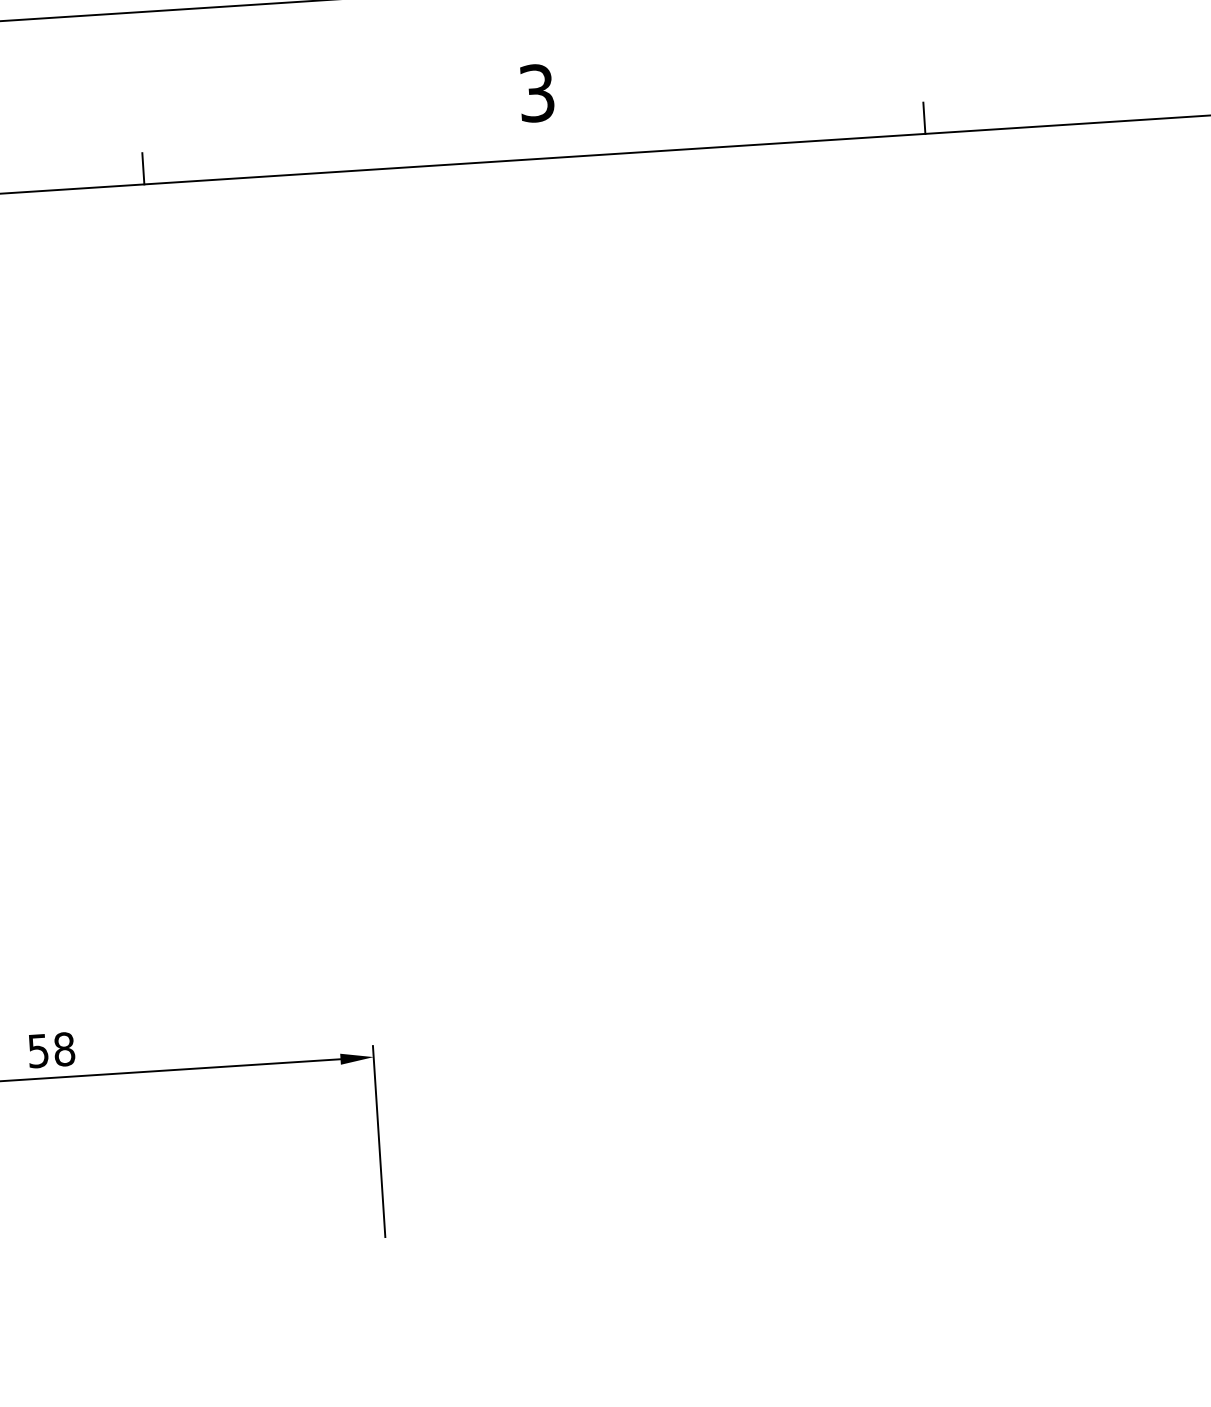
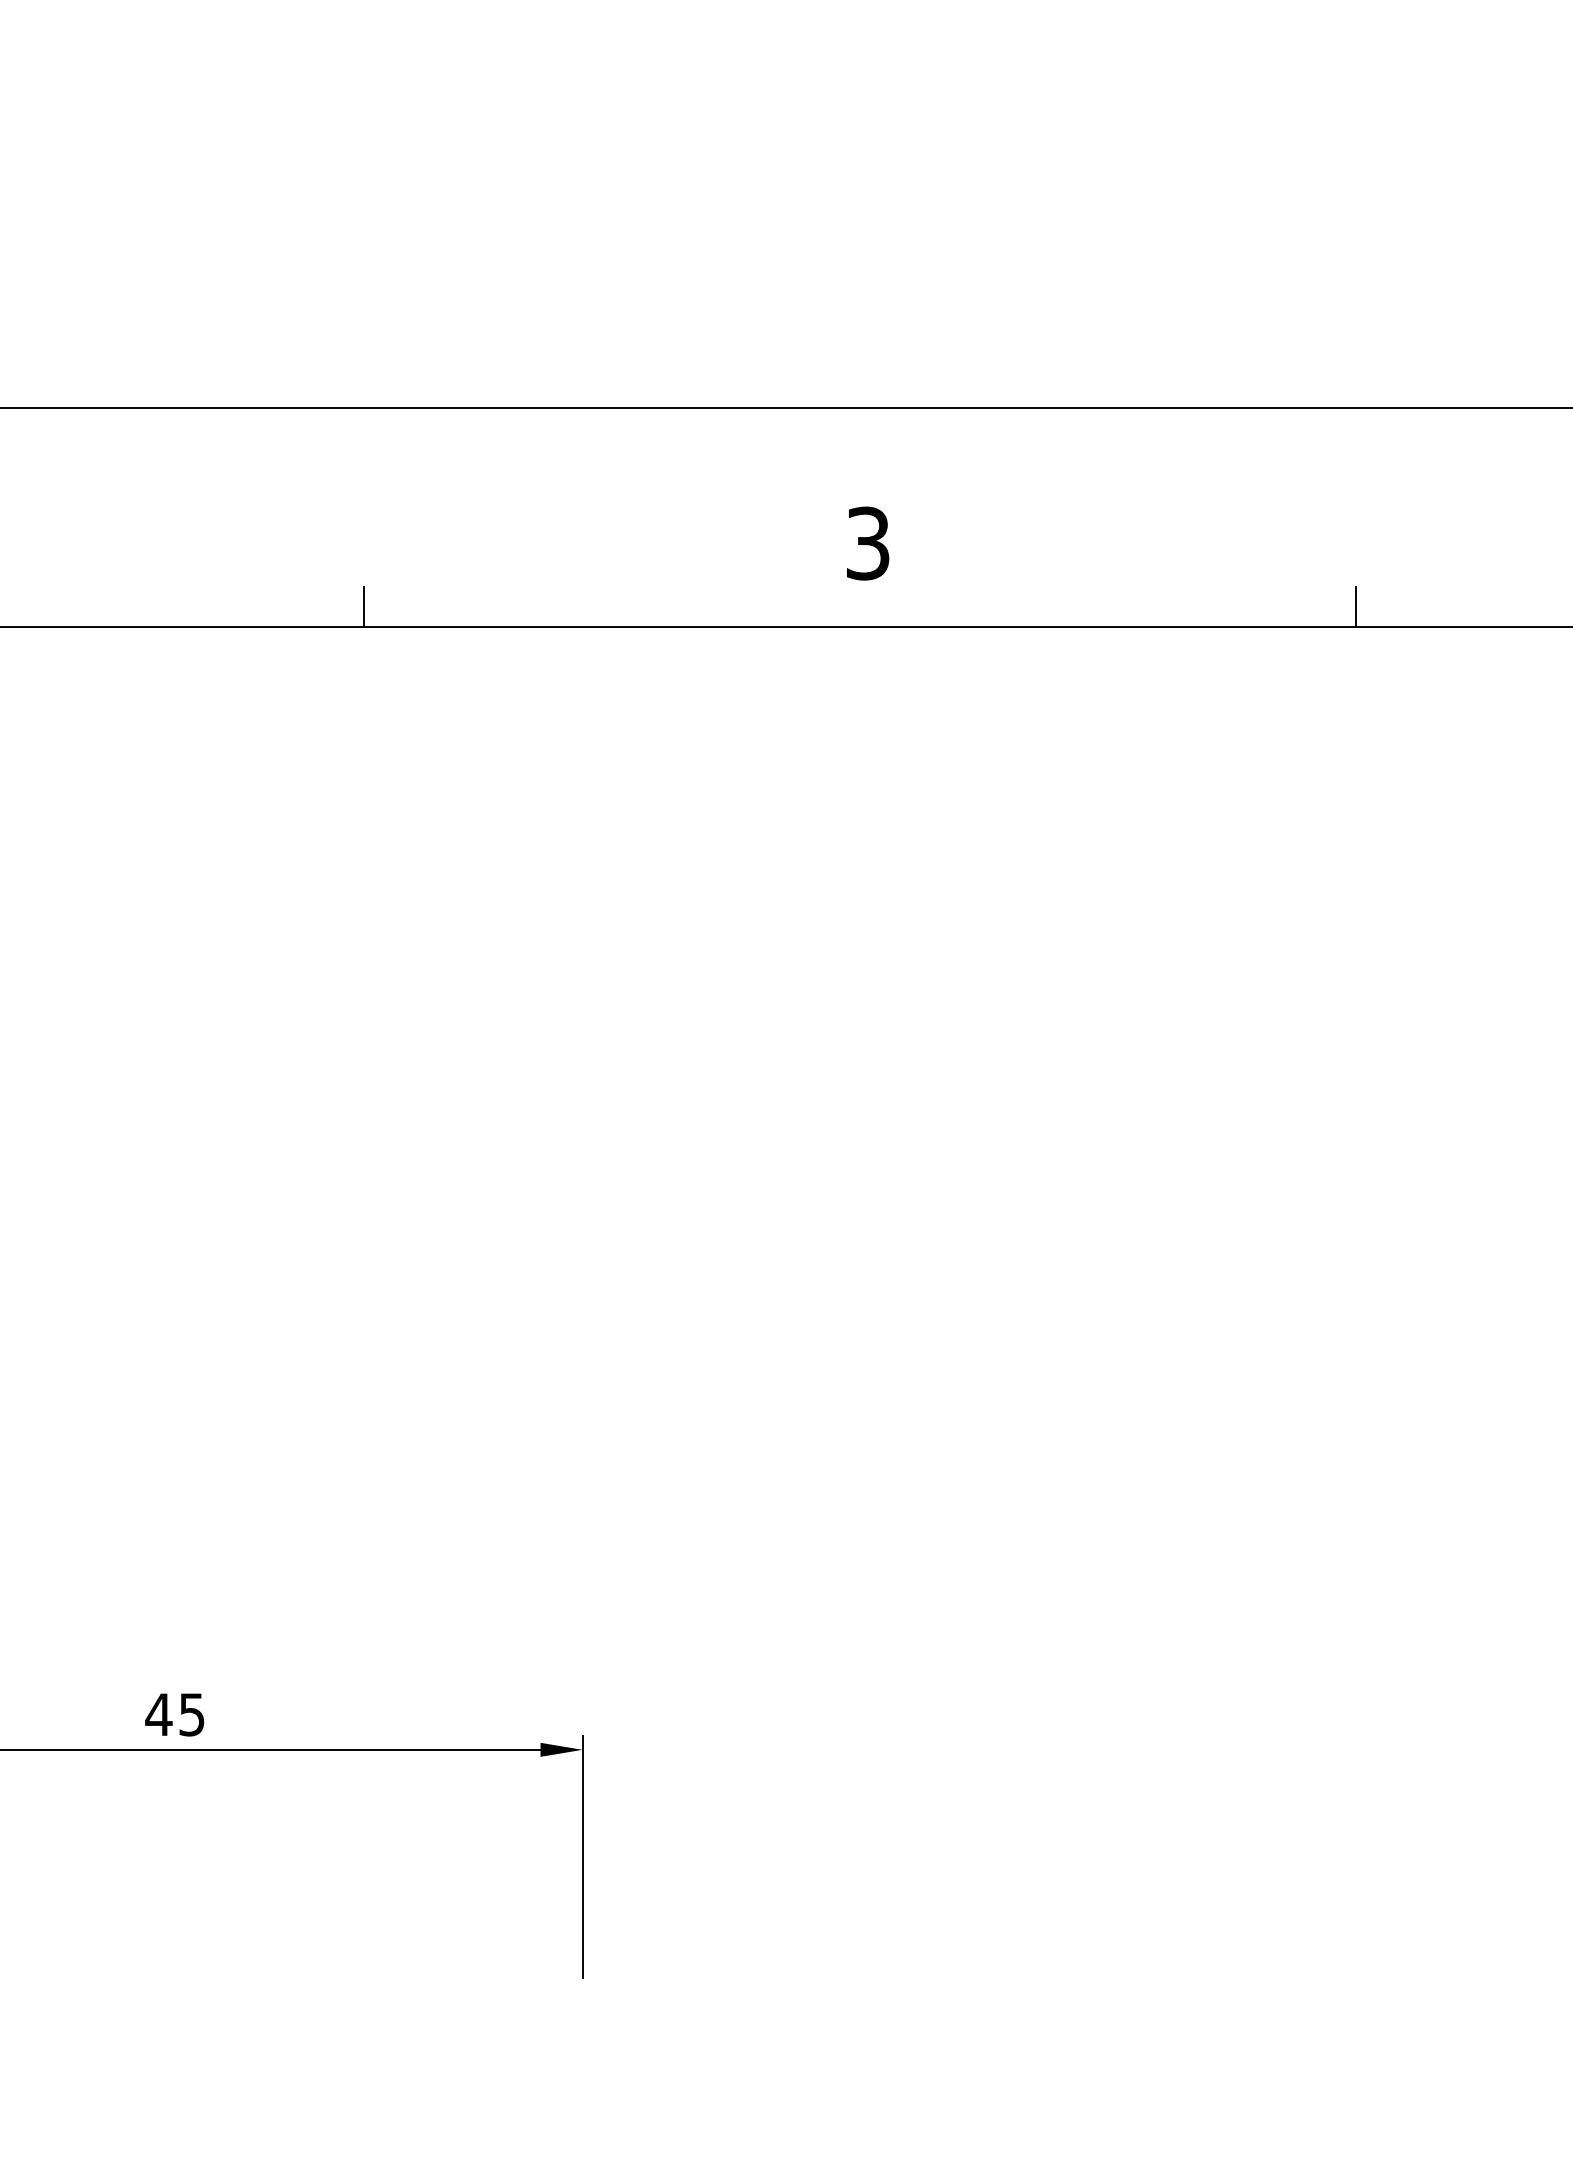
text: (51, 1050) -> (175, 1714), 58 -> 45

